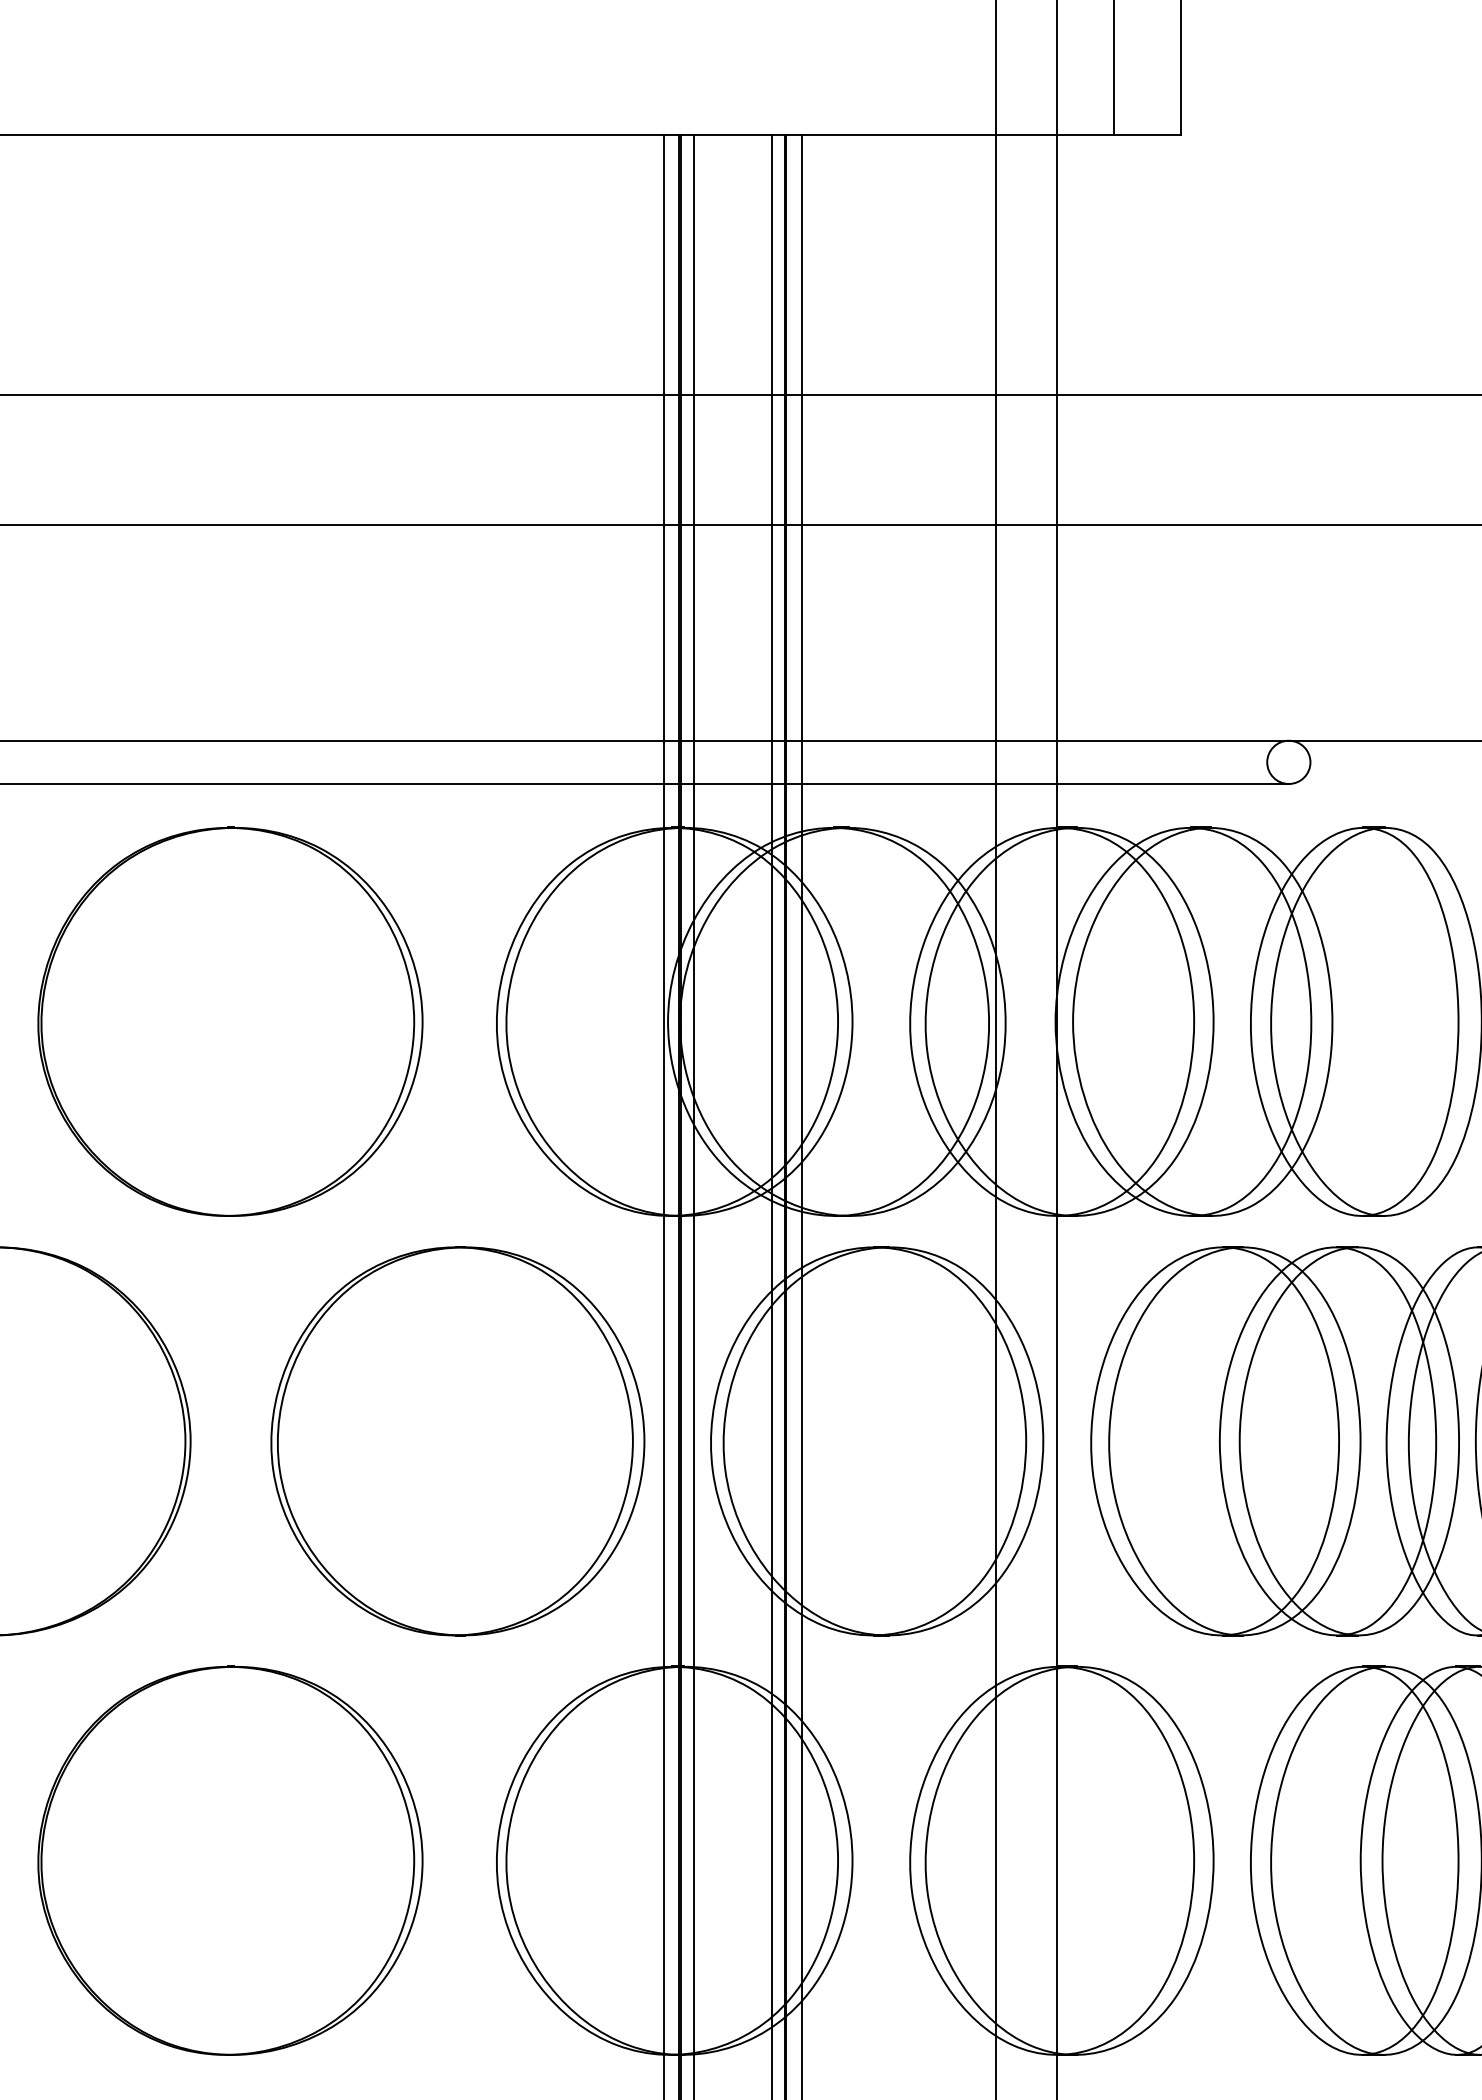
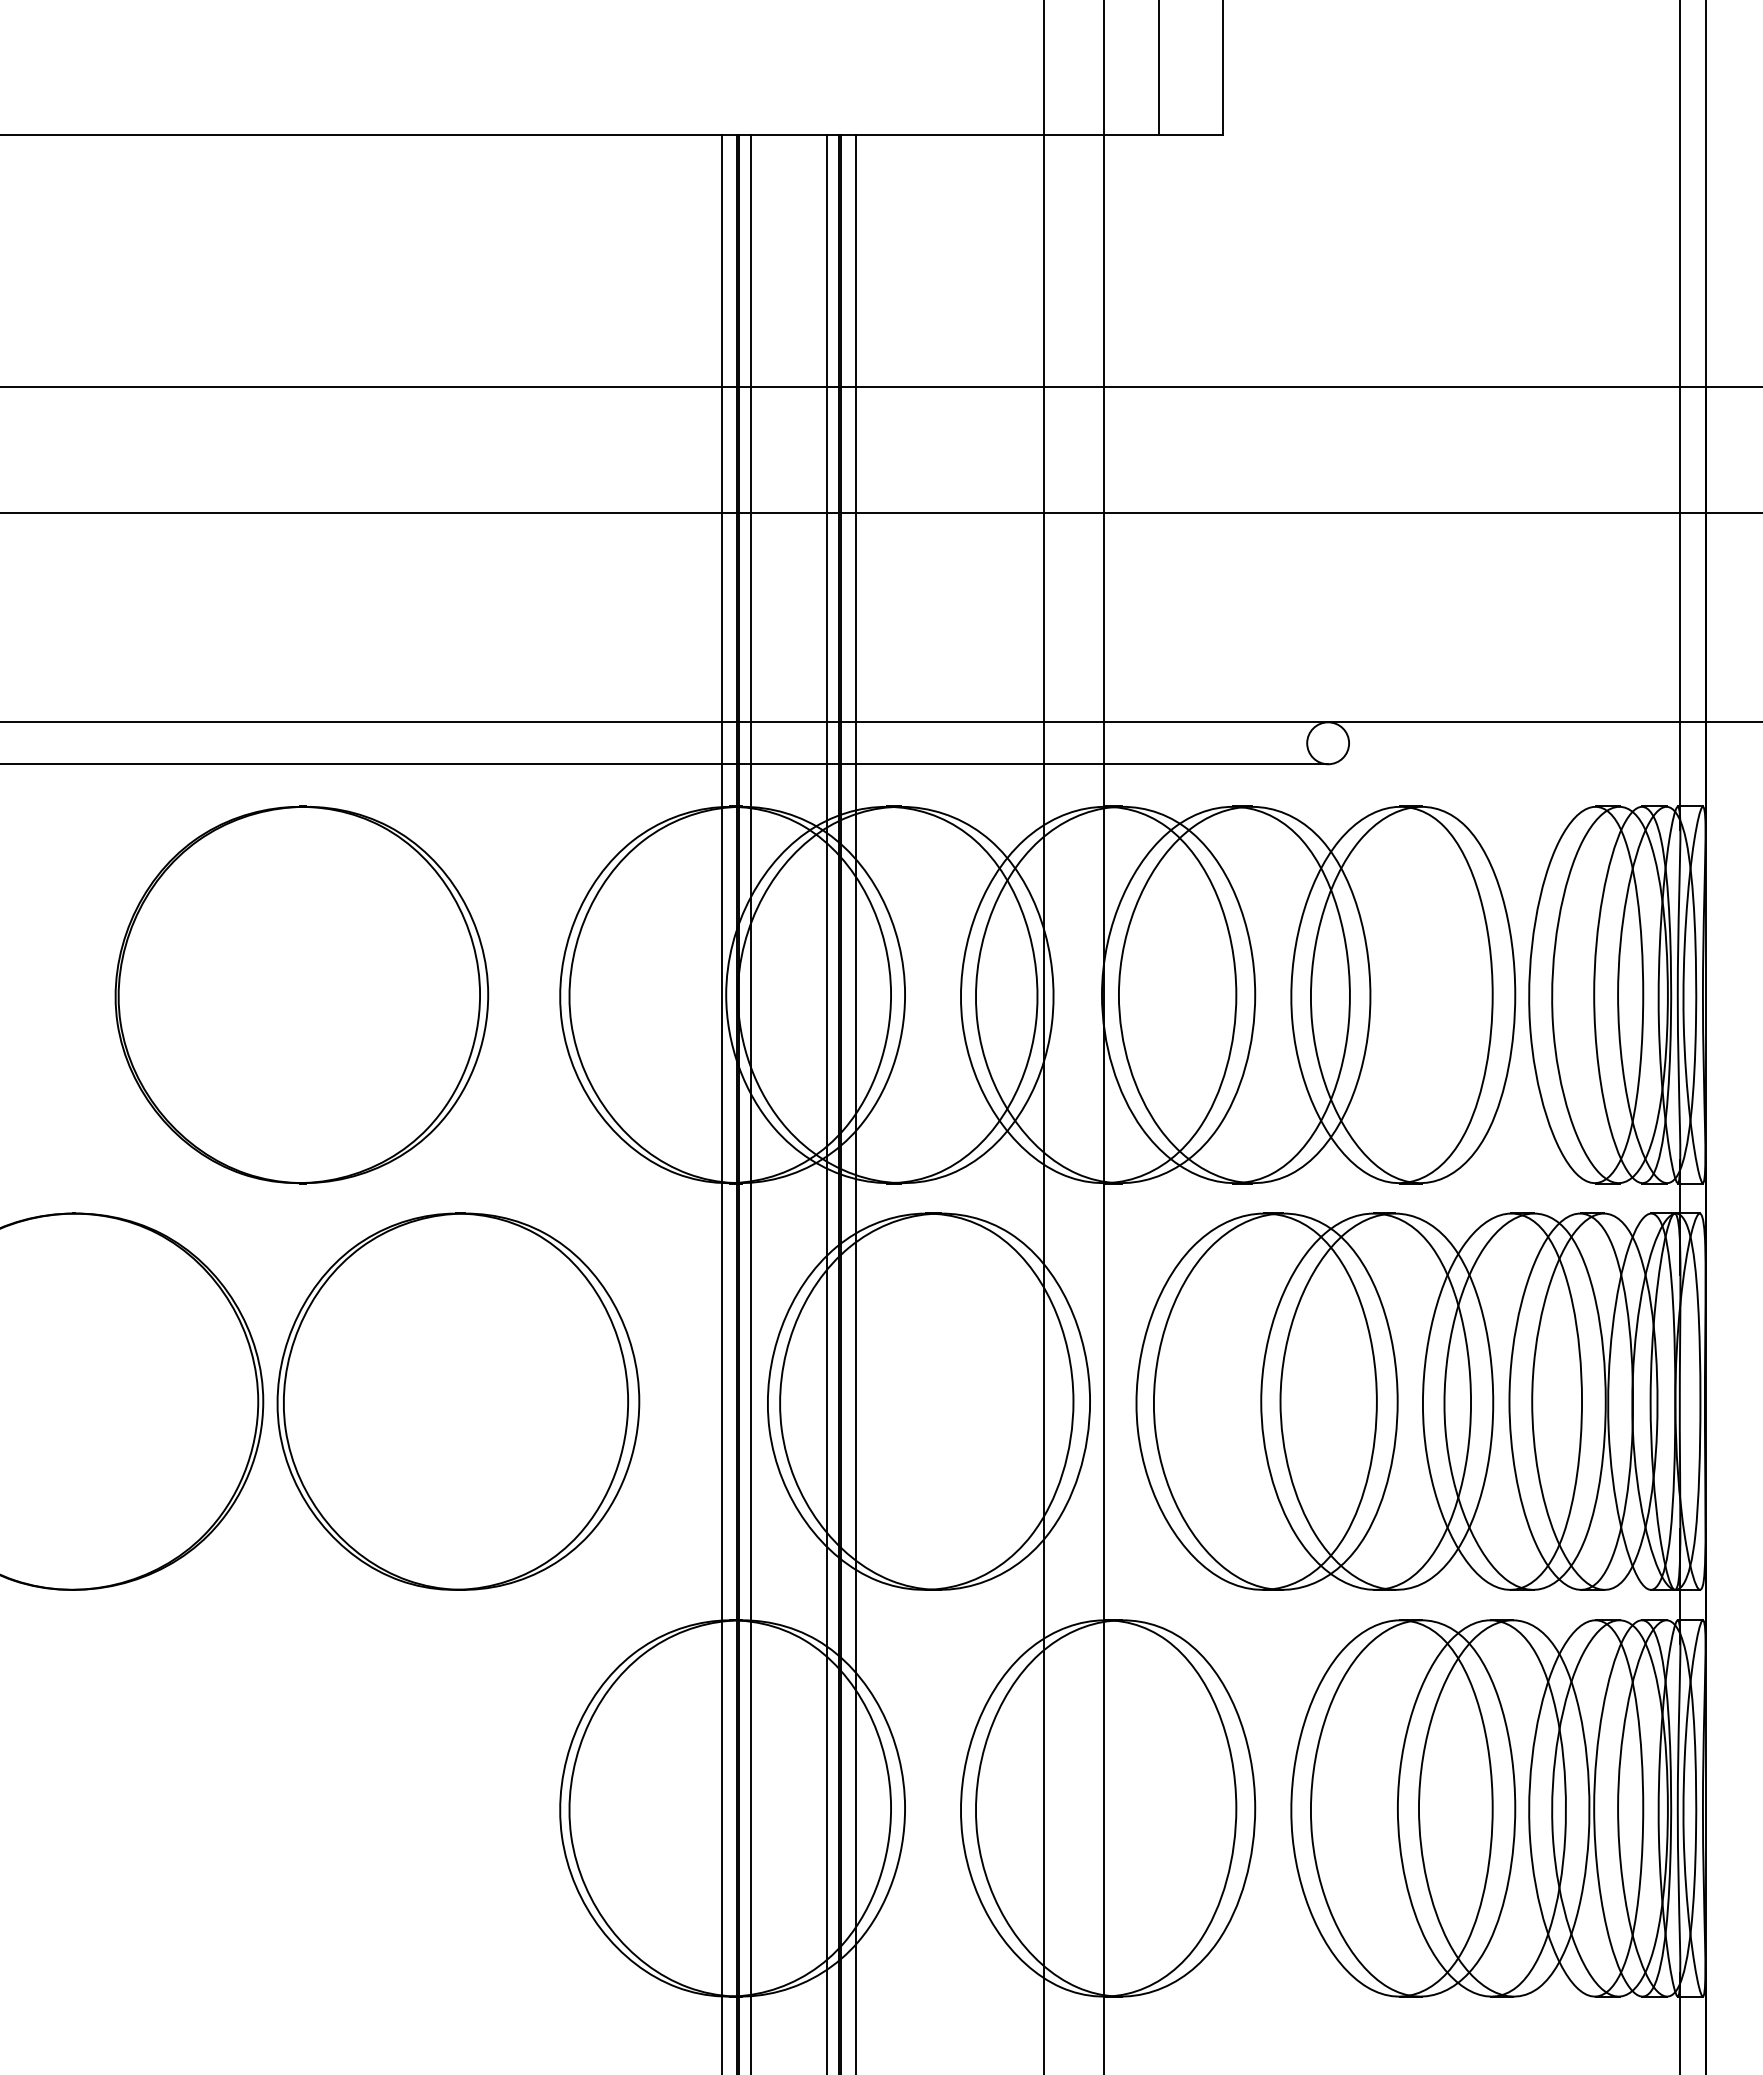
part: (457, 1441) -> (458, 1401), moved
part: (230, 1860) -> (301, 1808), removed

